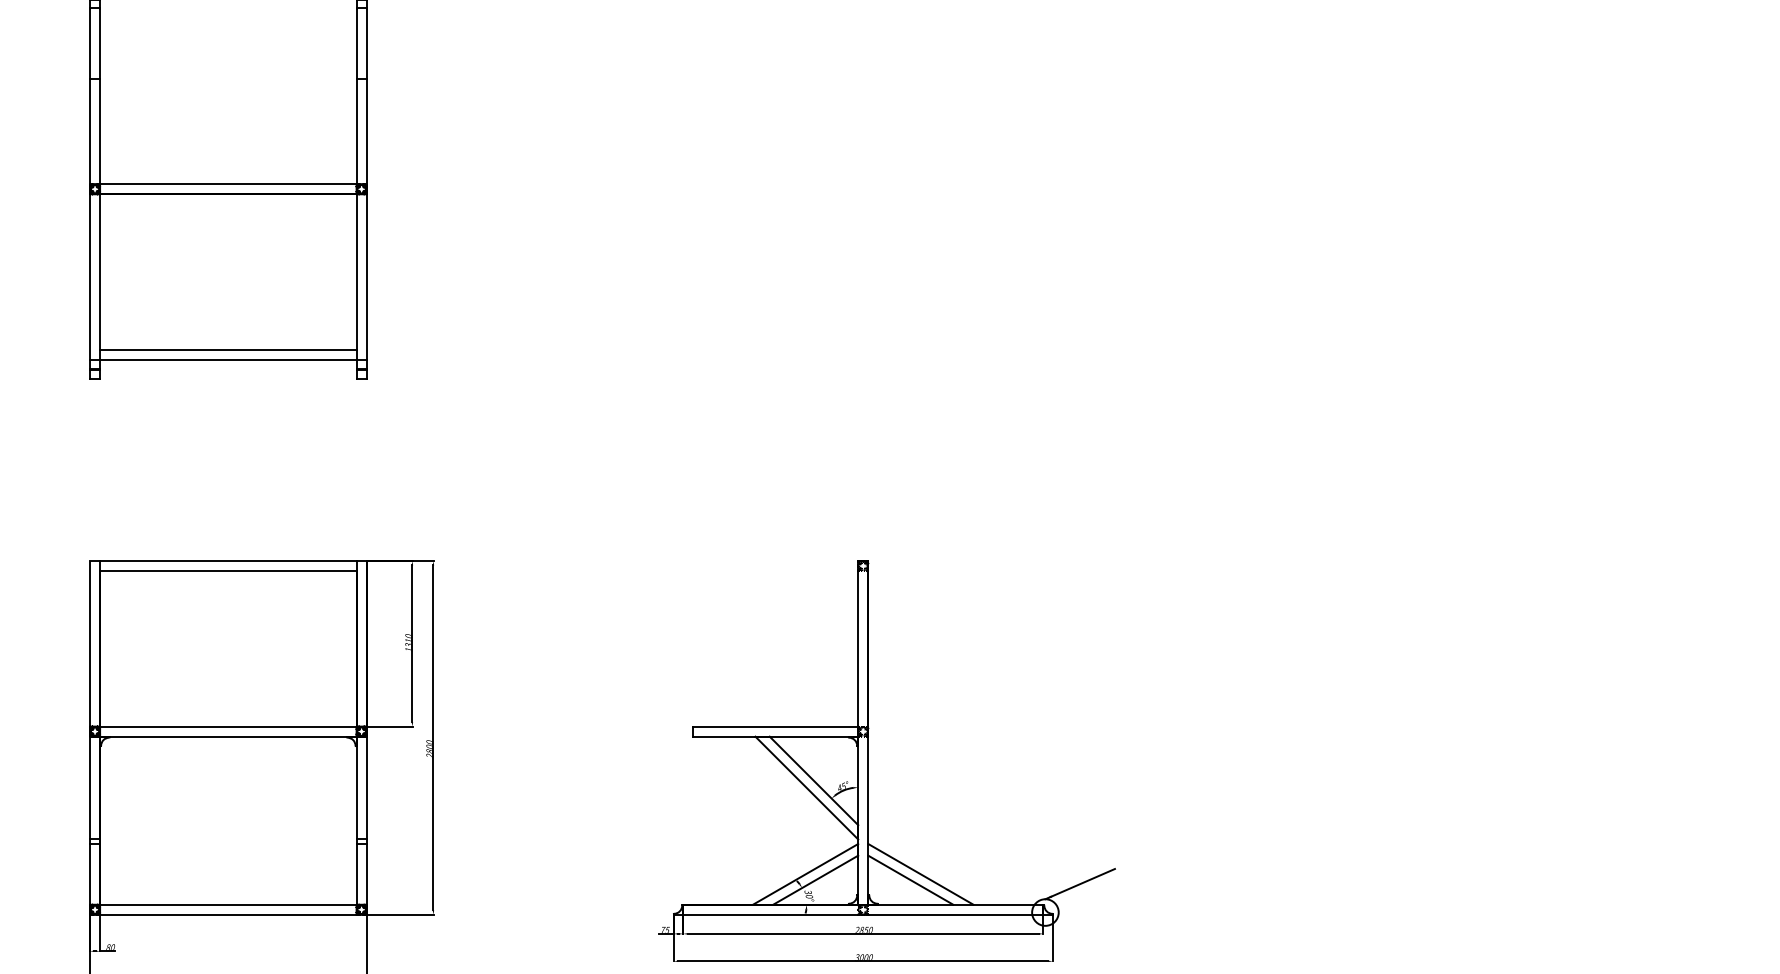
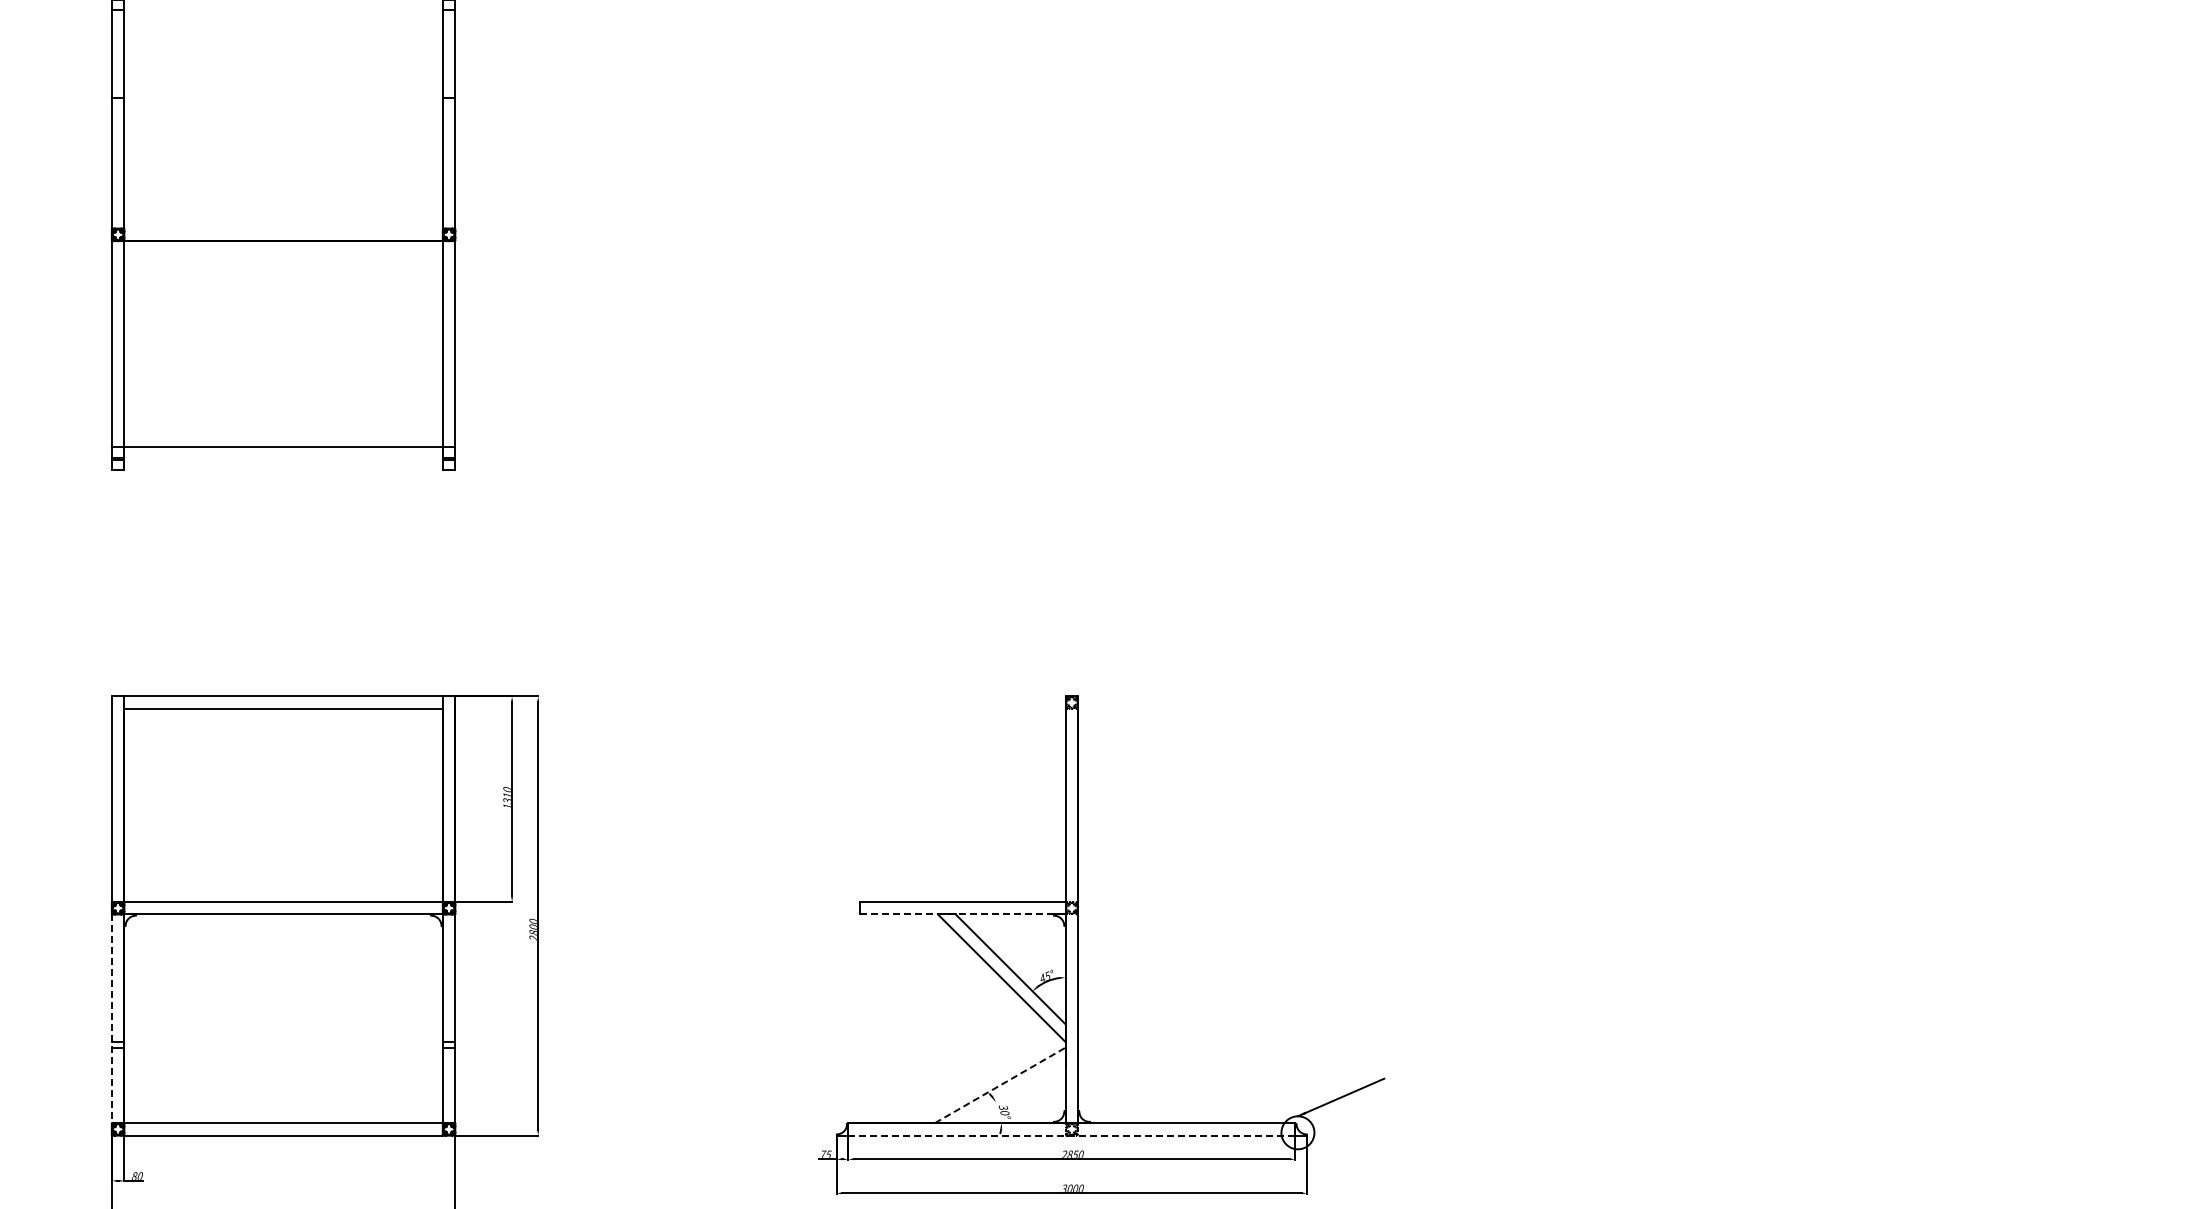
line: (228, 184) -> (283, 228), removed
line: (228, 350) -> (283, 434), removed
line: (775, 736) -> (962, 914), solid -> dashed
line: (89, 826) -> (111, 1025), solid -> dashed
line: (805, 874) -> (1000, 1085), solid -> dashed
line: (921, 874) -> (1143, 1085), removed
line: (815, 880) -> (1012, 1092), removed
line: (910, 880) -> (1130, 1092), removed
line: (863, 914) -> (1071, 1135), solid -> dashed

